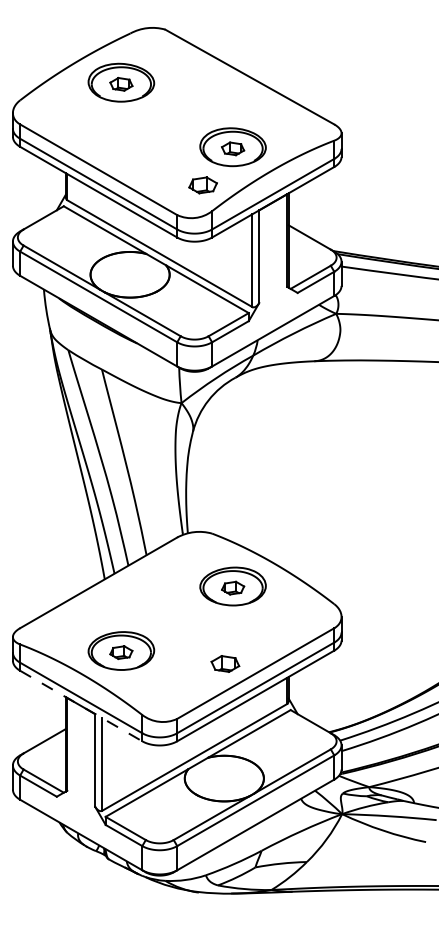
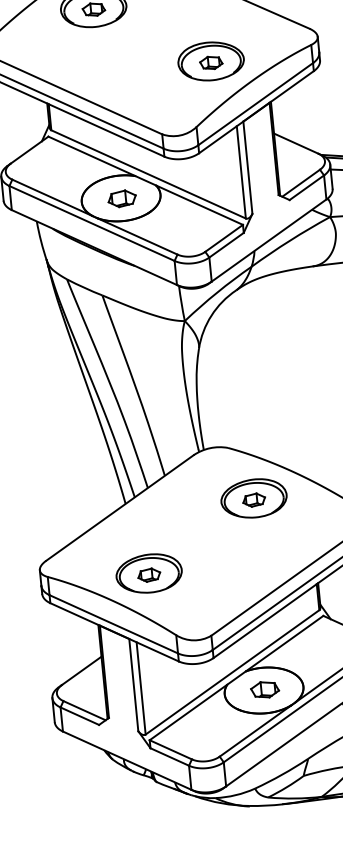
part: (202, 185) -> (121, 199), moved
part: (225, 663) -> (265, 689), moved
line: (81, 706) -> (114, 632), dashed -> solid

